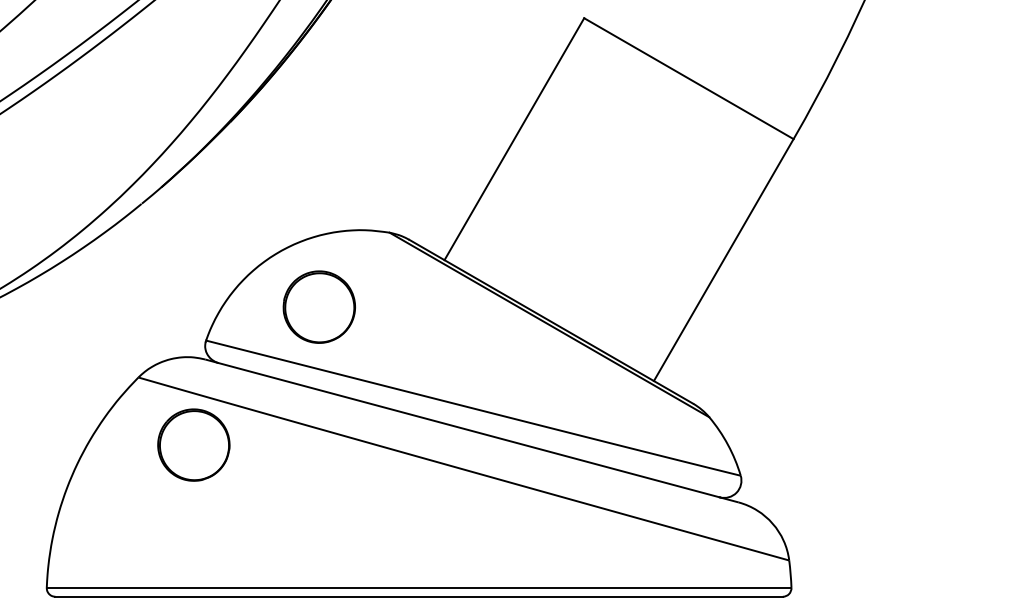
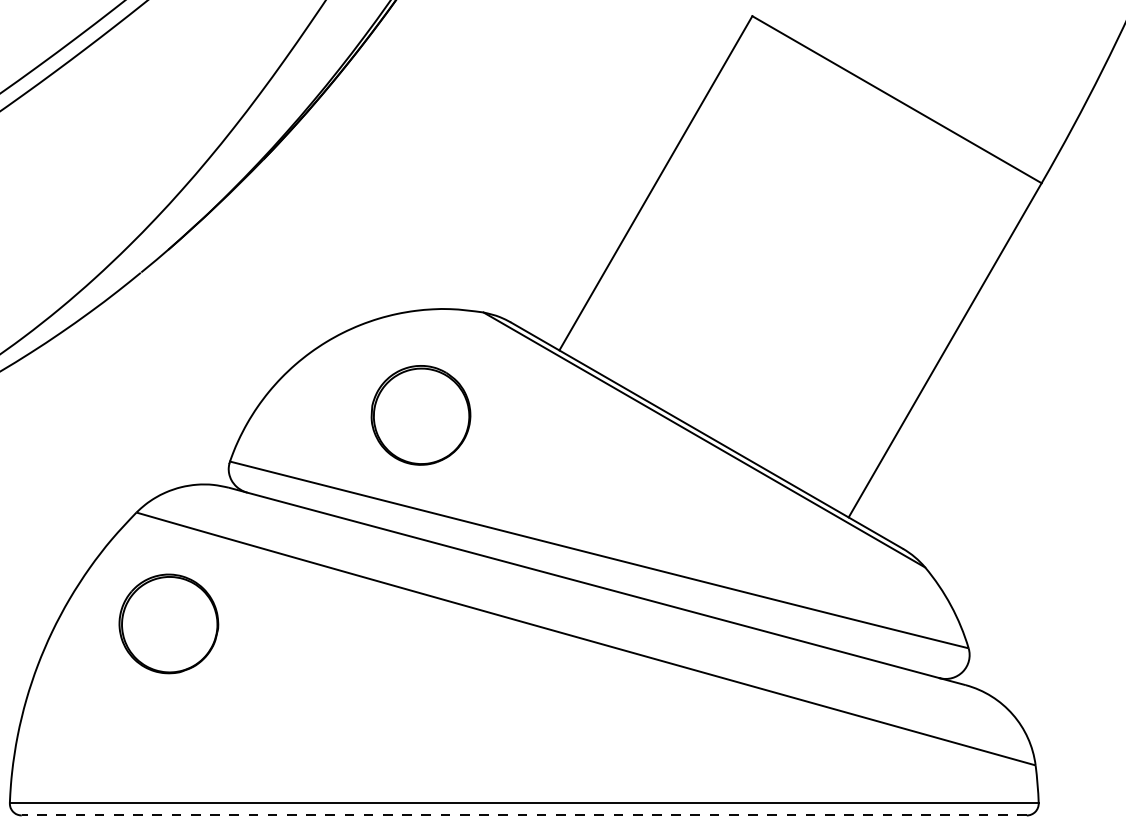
part: (318, 306) -> (419, 414), moved
part: (193, 444) -> (168, 623), moved
line: (419, 596) -> (524, 815), solid -> dashed

